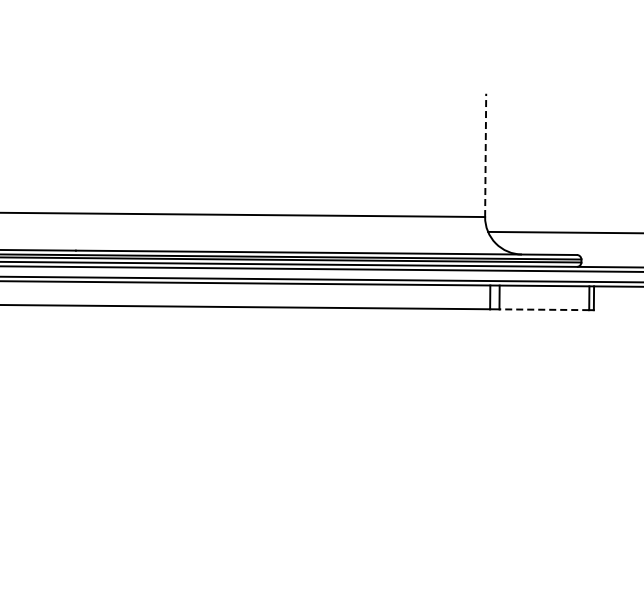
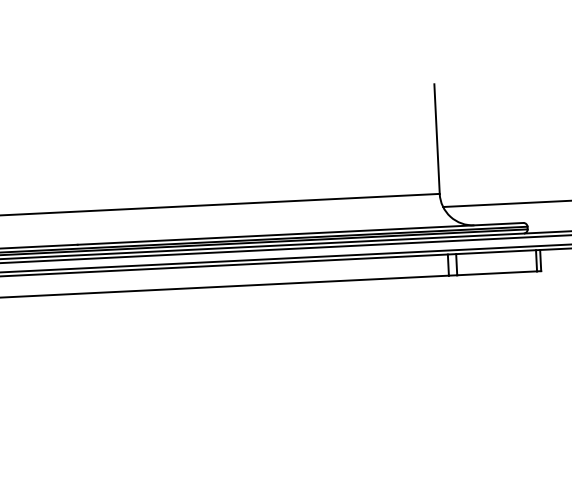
line: (485, 155) -> (436, 139), dashed -> solid
line: (544, 309) -> (497, 273), dashed -> solid

